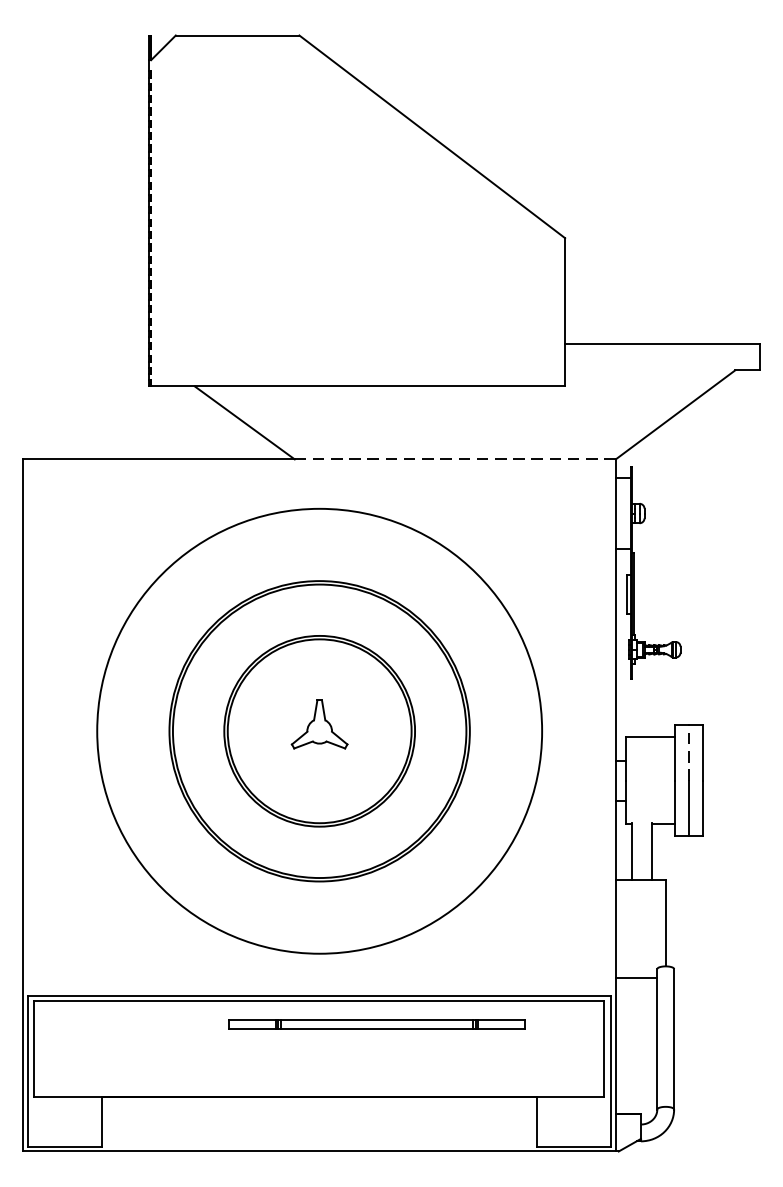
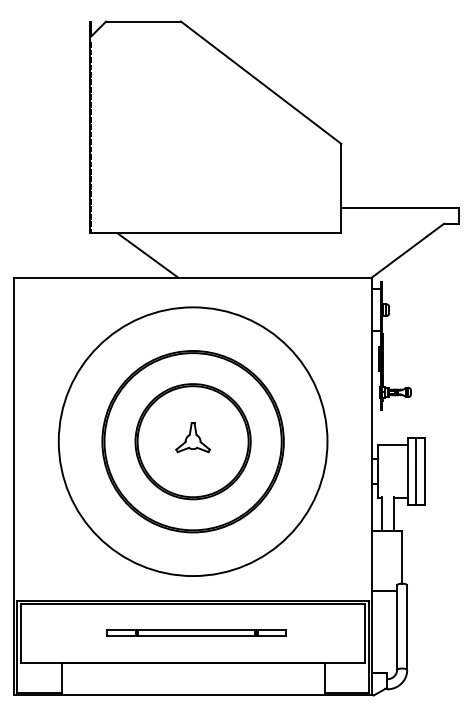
line: (456, 459) -> (275, 277), dashed -> solid
line: (689, 752) -> (416, 454), dashed -> solid
part: (376, 1024) -> (196, 632), moved

